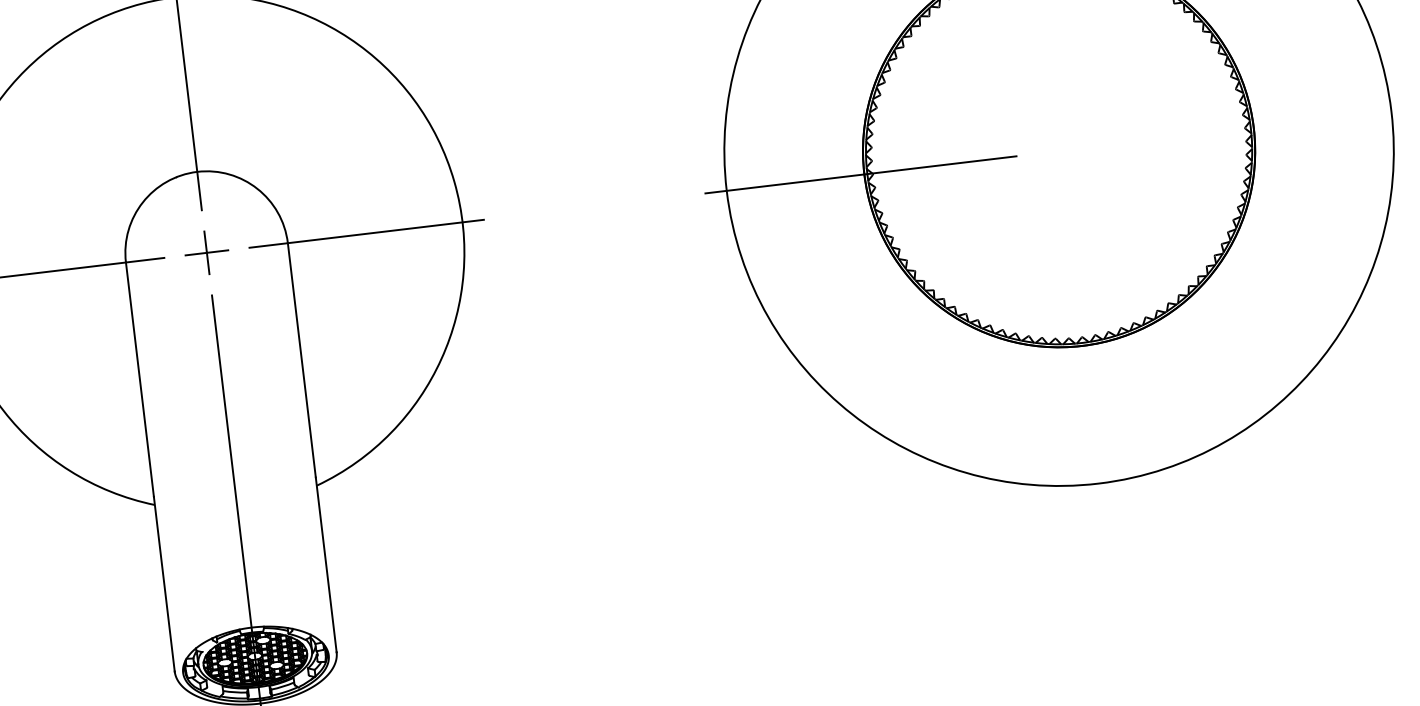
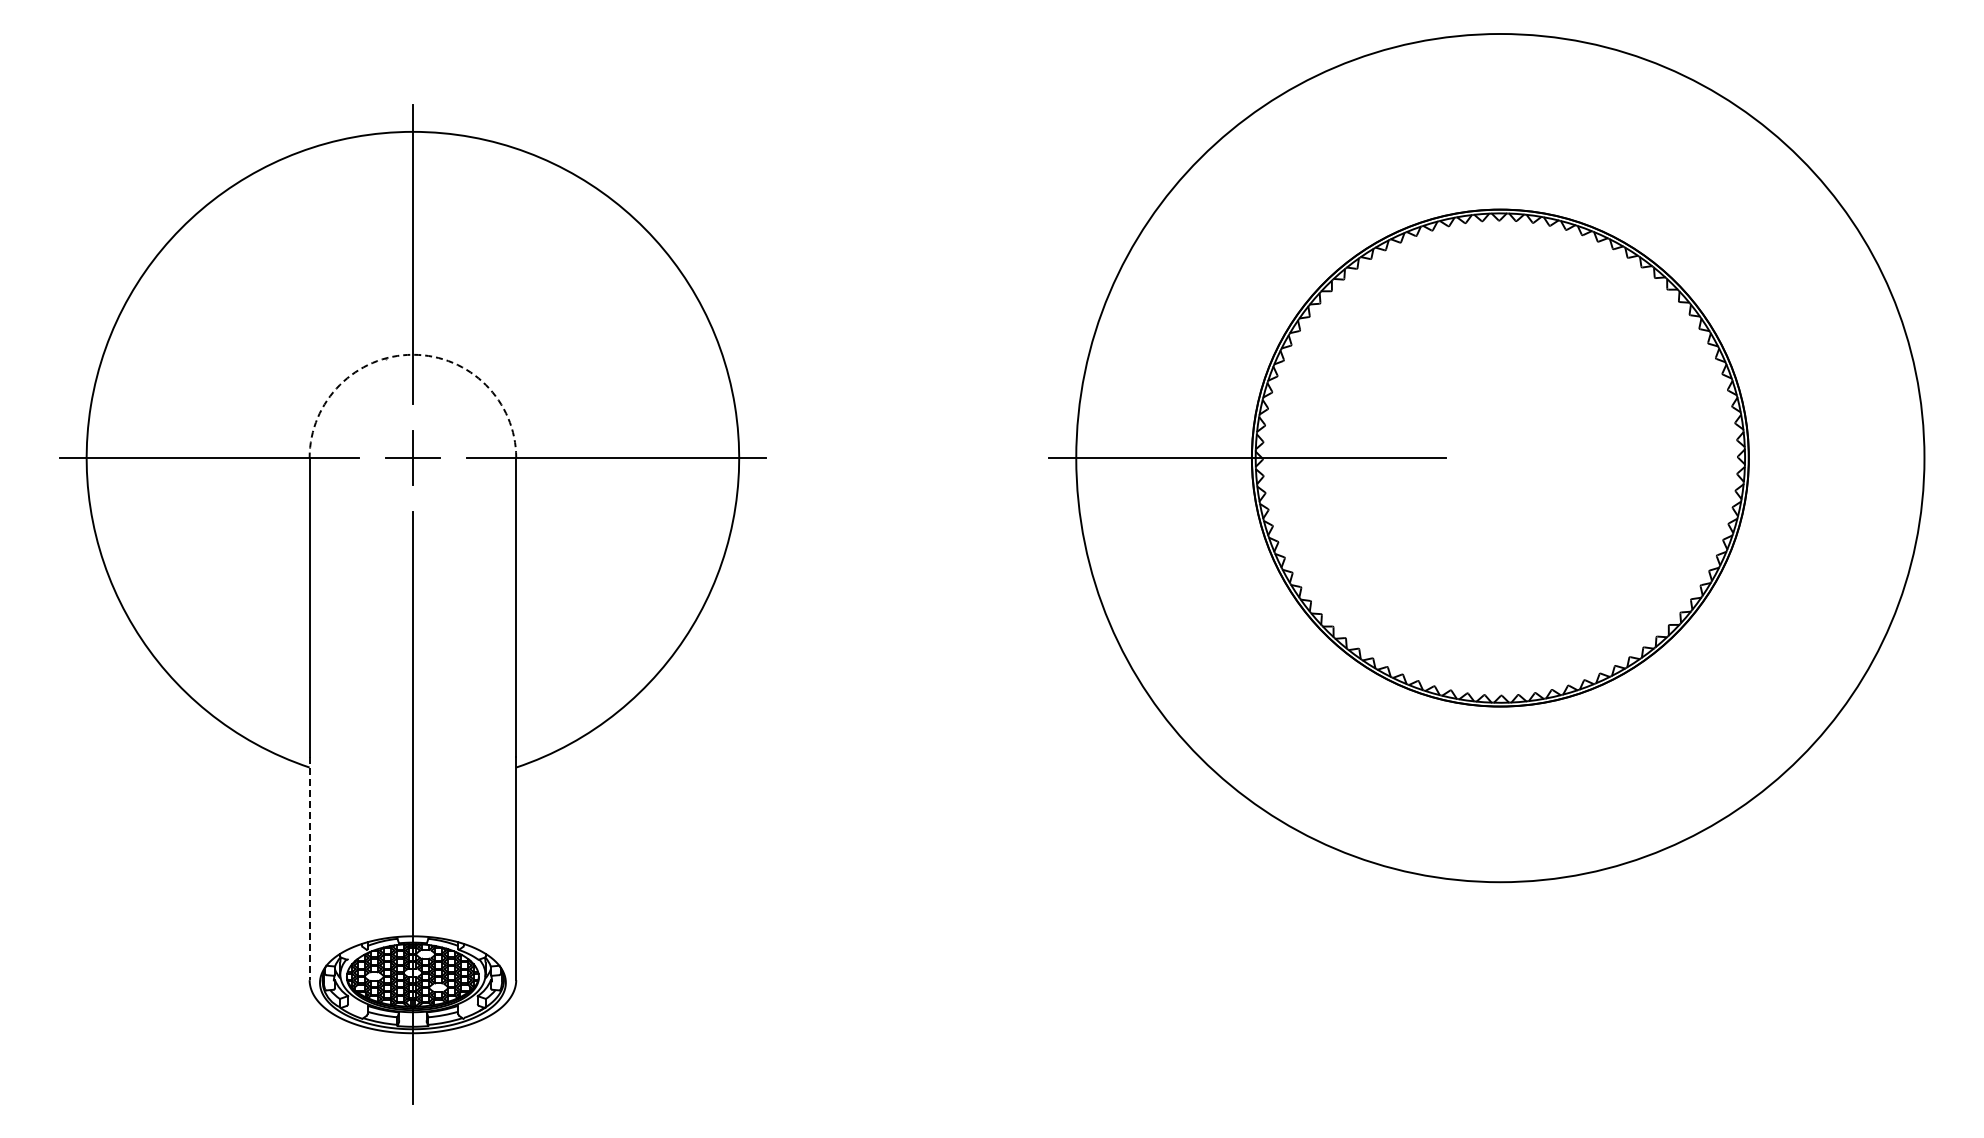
arc: (196, 171) -> (412, 354), solid -> dashed
line: (164, 584) -> (309, 869), solid -> dashed

